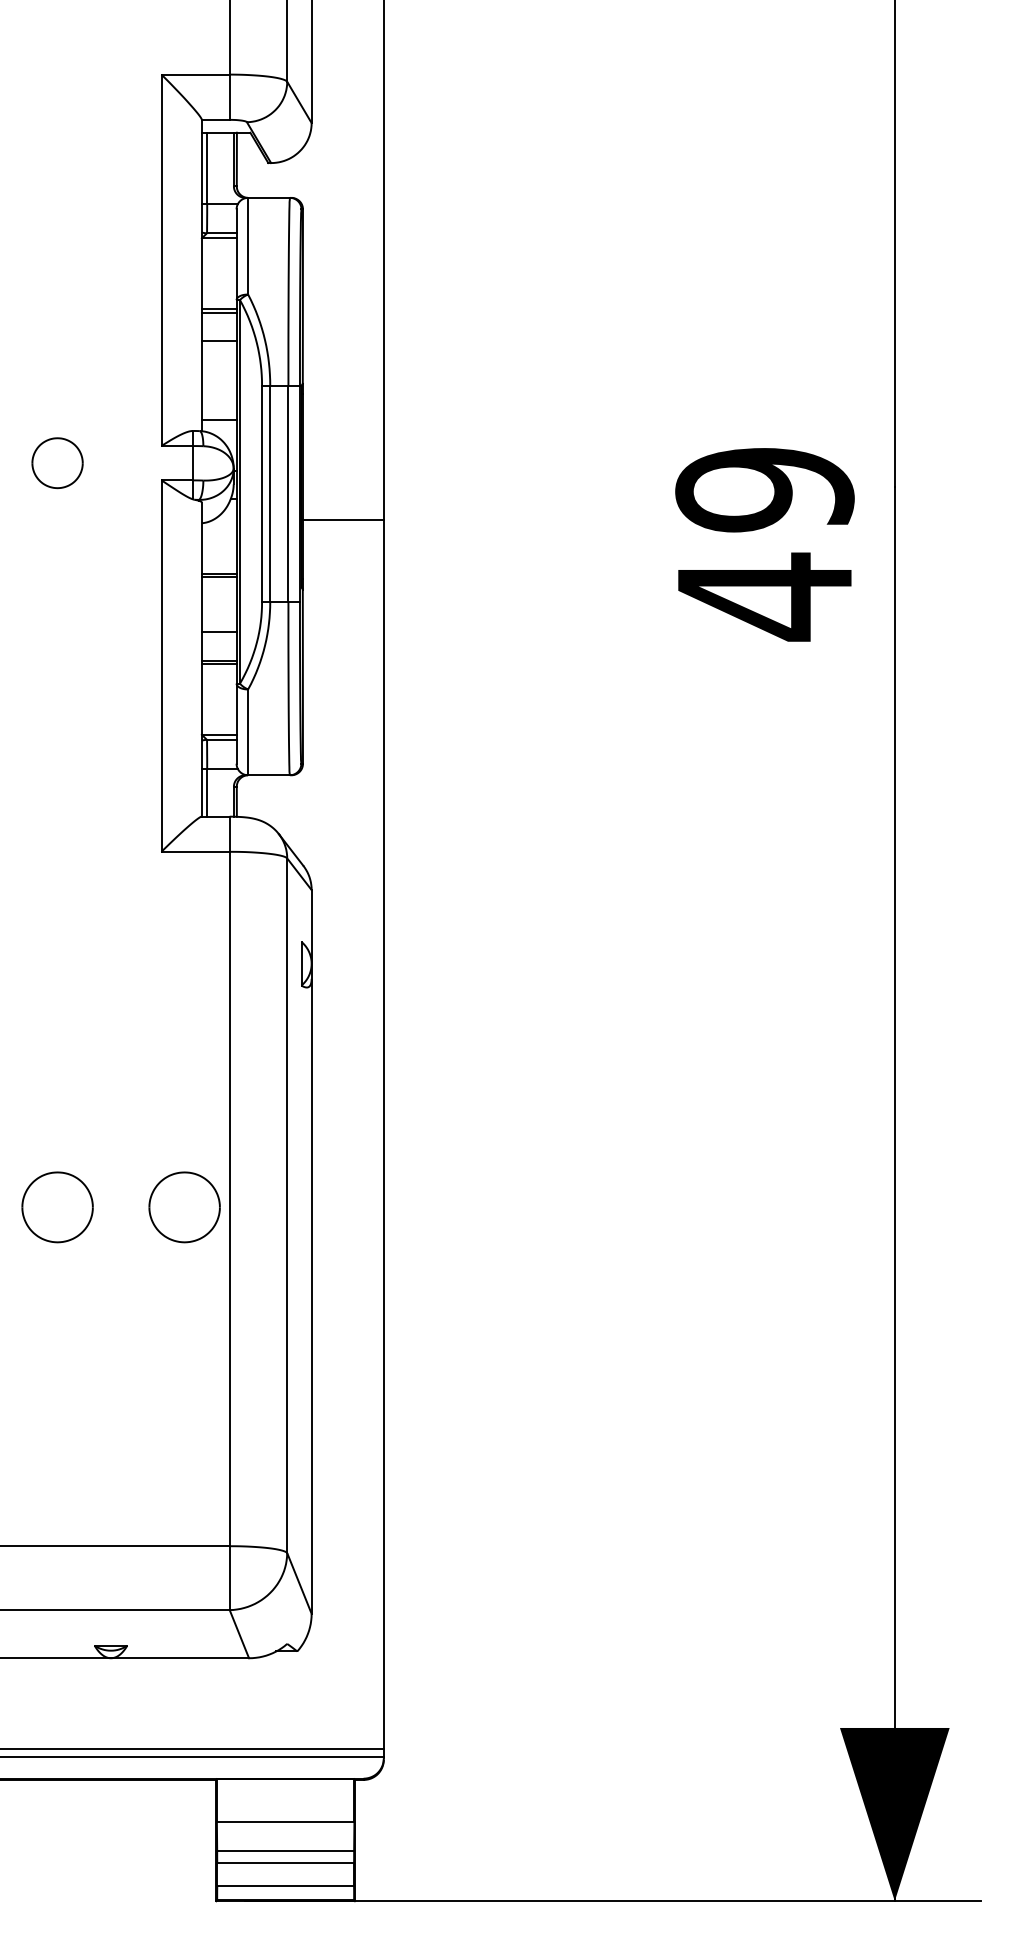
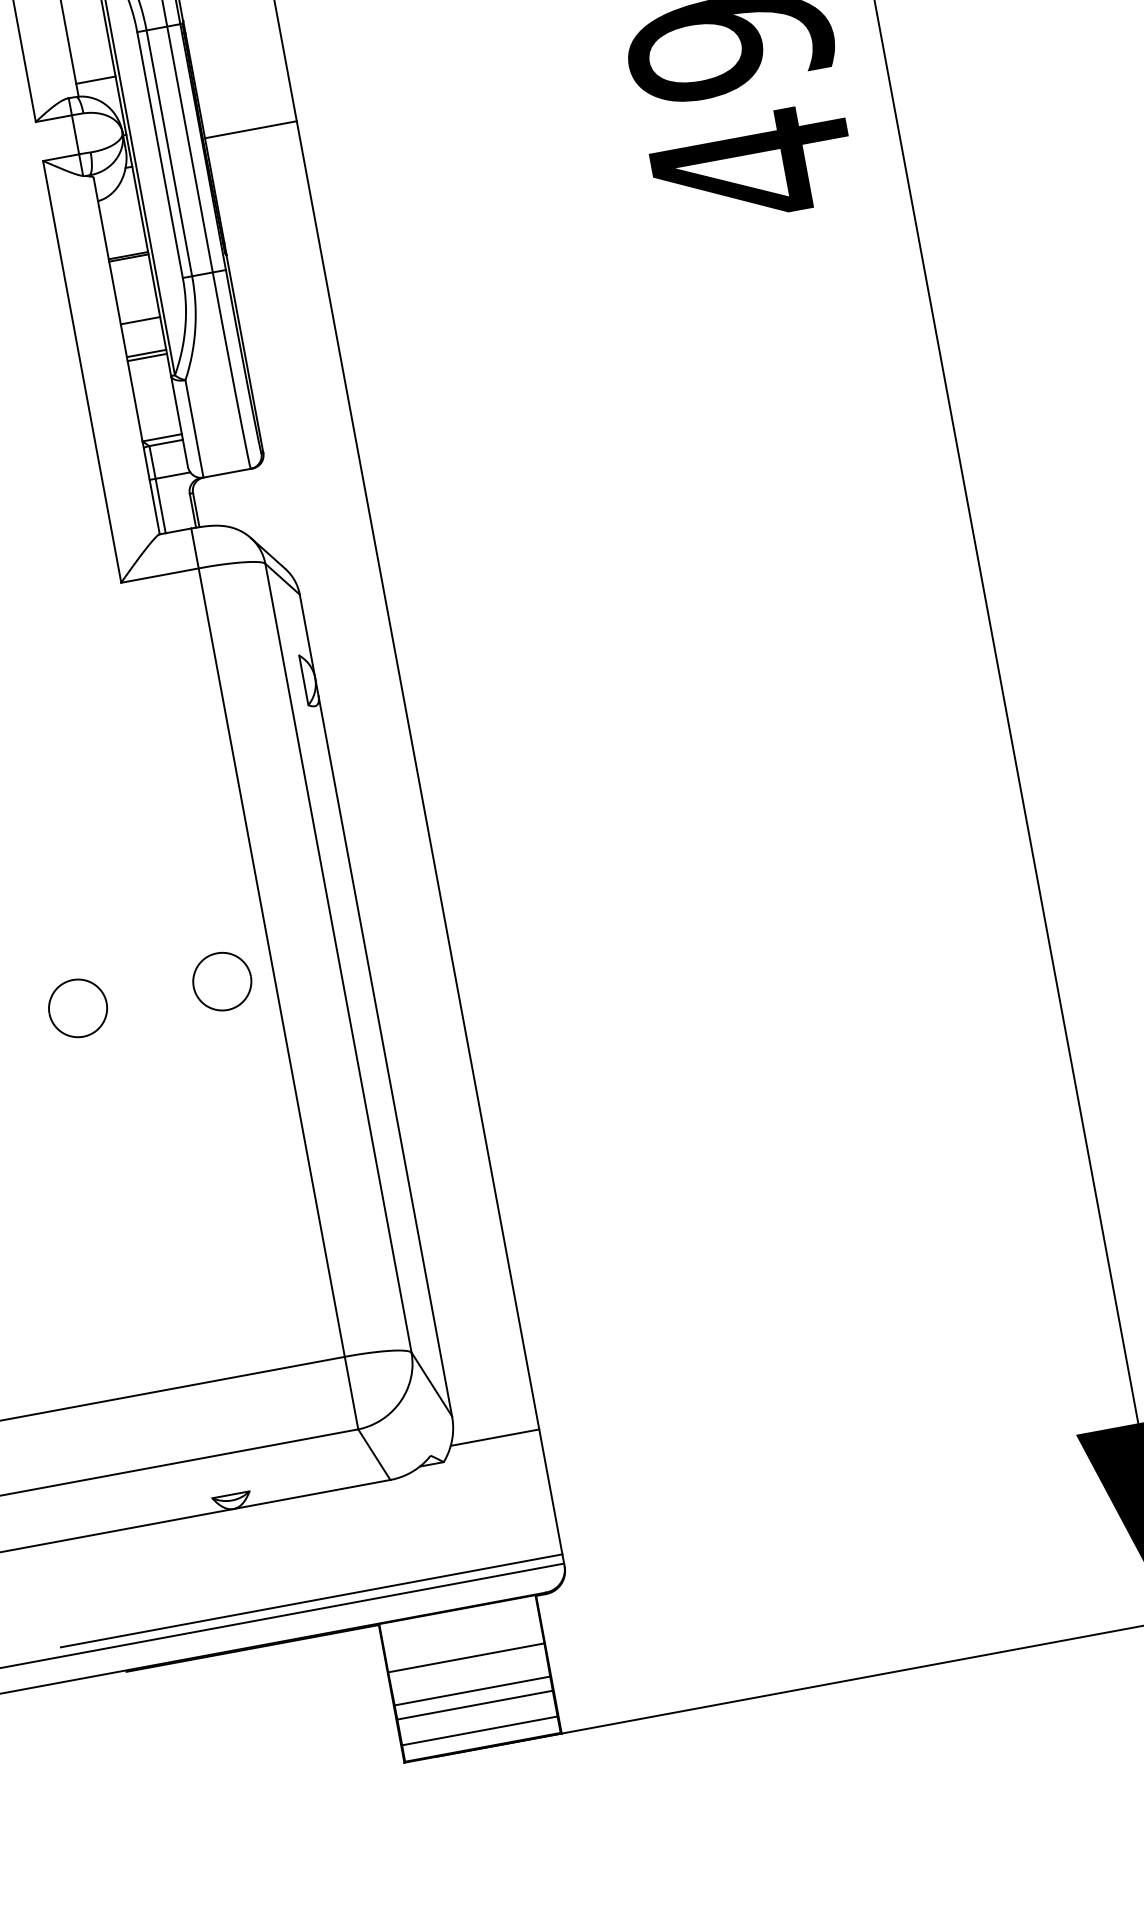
line: (342, 519) -> (249, 129), moved
part: (57, 1207) -> (78, 1008), size x0.71
part: (184, 1207) -> (222, 981), size x0.71
line: (344, 1638) -> (494, 1437), added

